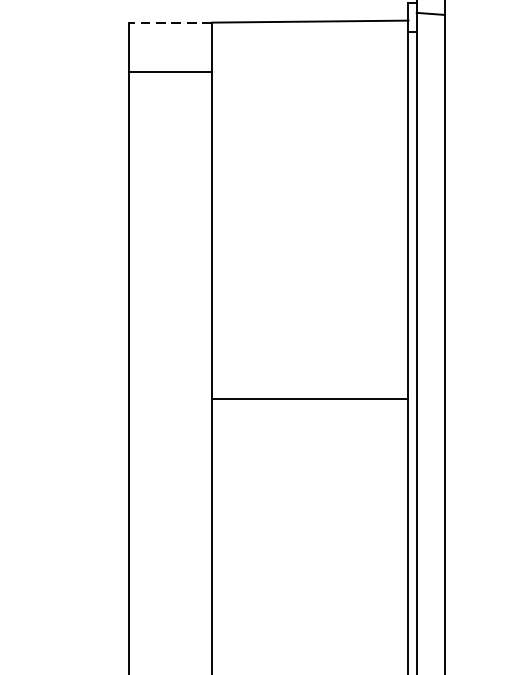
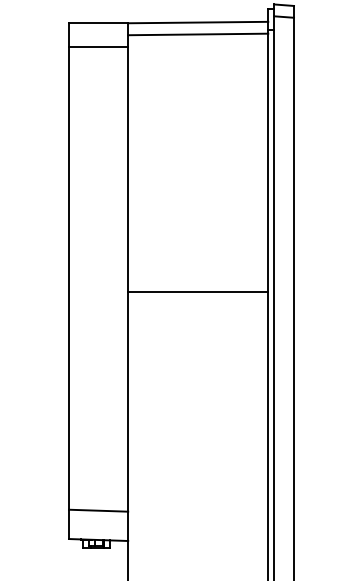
line: (170, 22) -> (98, 23), dashed -> solid
line: (310, 38) -> (198, 34), added
line: (170, 72) -> (98, 47), moved

